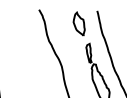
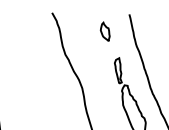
part: (78, 23) -> (104, 31), size x0.6

